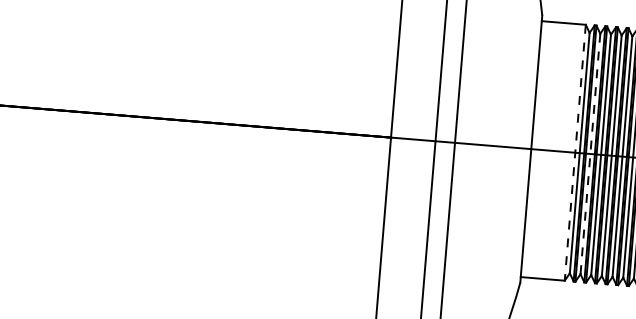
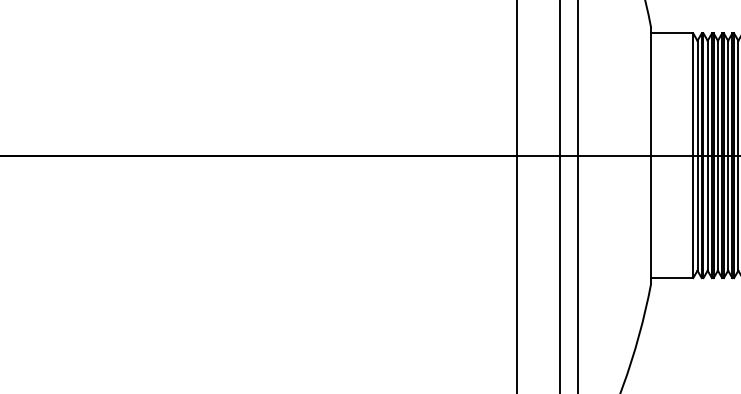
line: (575, 153) -> (693, 156), dashed -> solid
line: (590, 153) -> (707, 155), dashed -> solid

